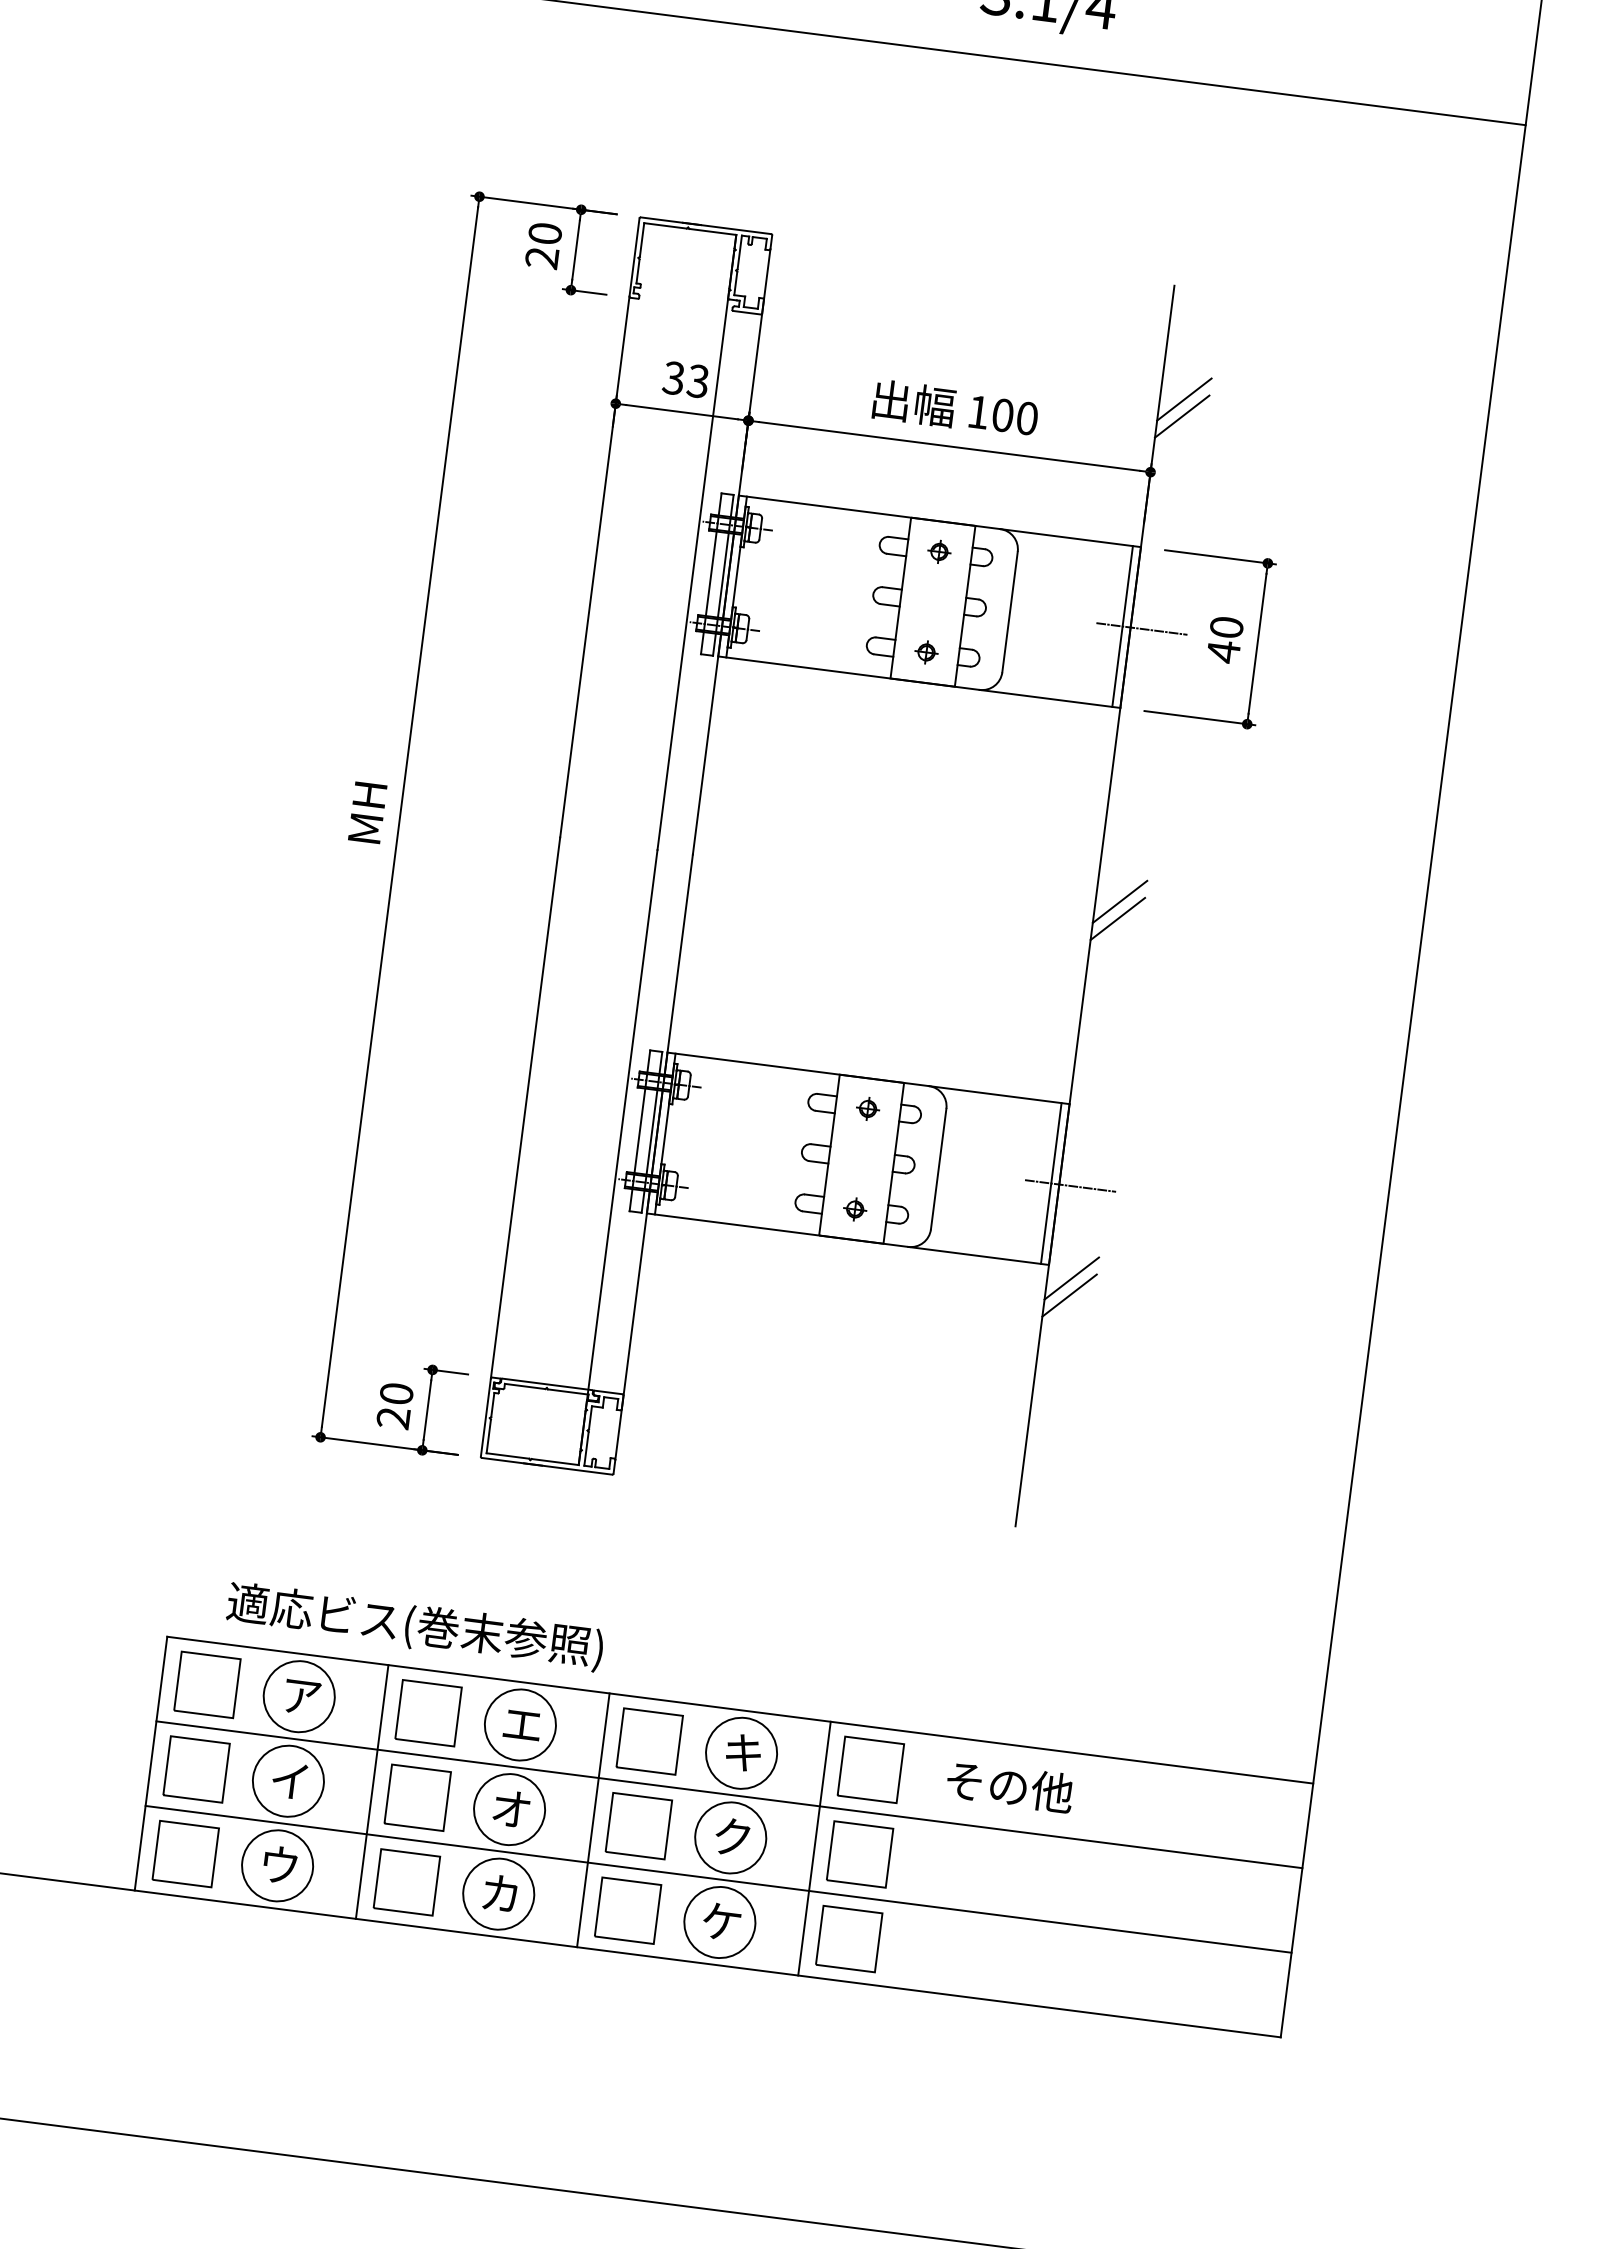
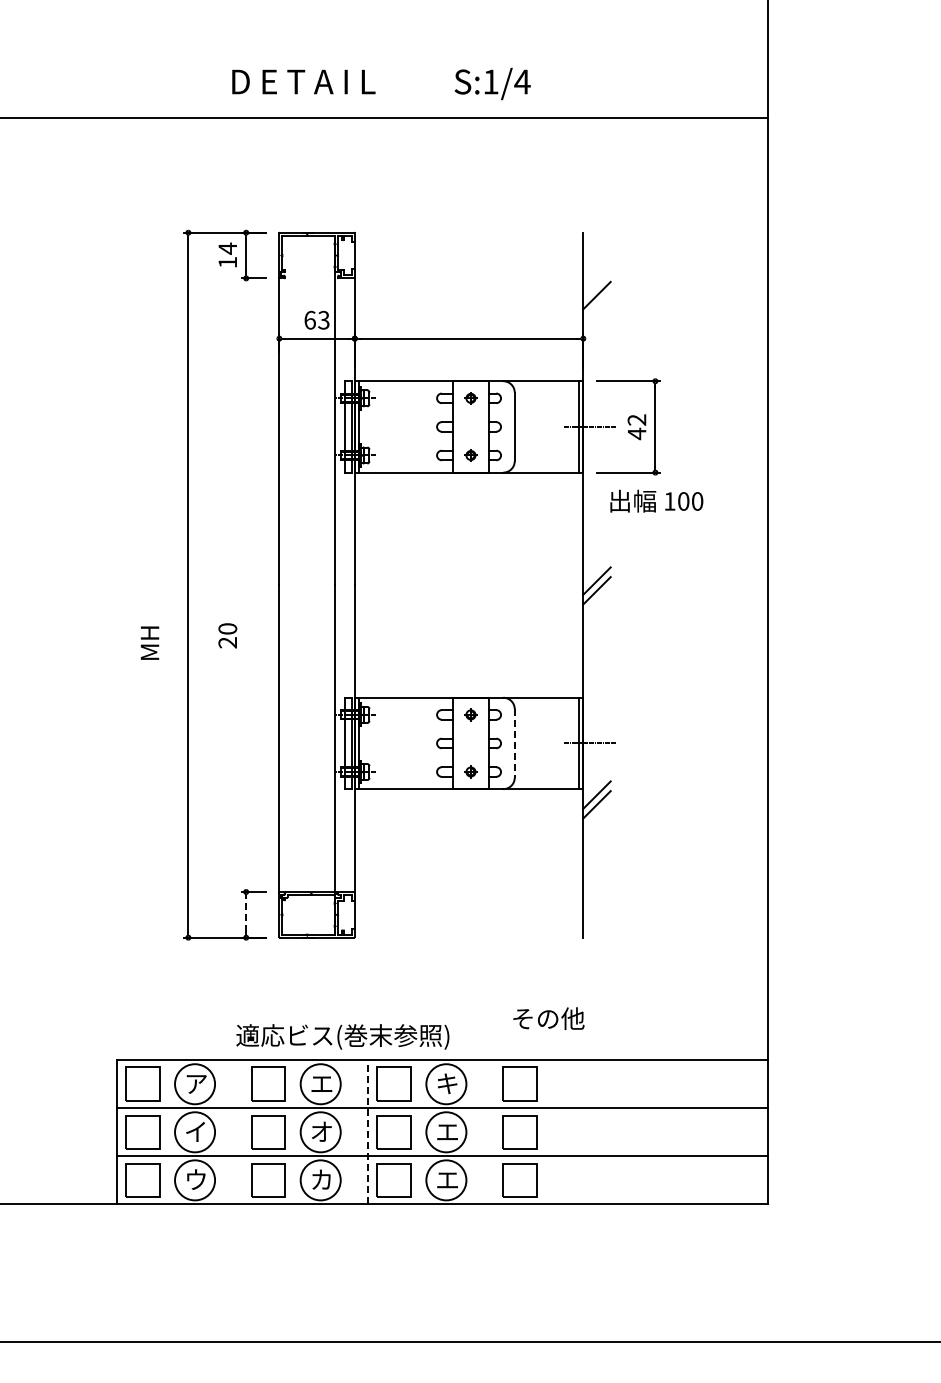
text: (543, 245) -> (227, 255), 20 -> 14
text: (673, 376) -> (309, 319), 33 -> 63
text: (955, 407) -> (656, 500), moved
line: (1181, 416) -> (596, 305), removed
text: (1225, 626) -> (636, 419), 40 -> 42
text: (368, 811) -> (150, 642), moved
line: (938, 1169) -> (514, 743), solid -> dashed
text: (394, 1405) -> (227, 635), moved
line: (428, 1409) -> (246, 914), solid -> dashed
text: (414, 1626) -> (342, 1036), moved
text: (1009, 1786) -> (548, 1018), moved
line: (371, 1792) -> (242, 1132), removed
line: (593, 1818) -> (368, 1131), solid -> dashed
text: (732, 1836) -> (447, 1131), ク -> エ
line: (813, 1848) -> (493, 1132), removed
text: (722, 1921) -> (447, 1179), ケ -> エ

